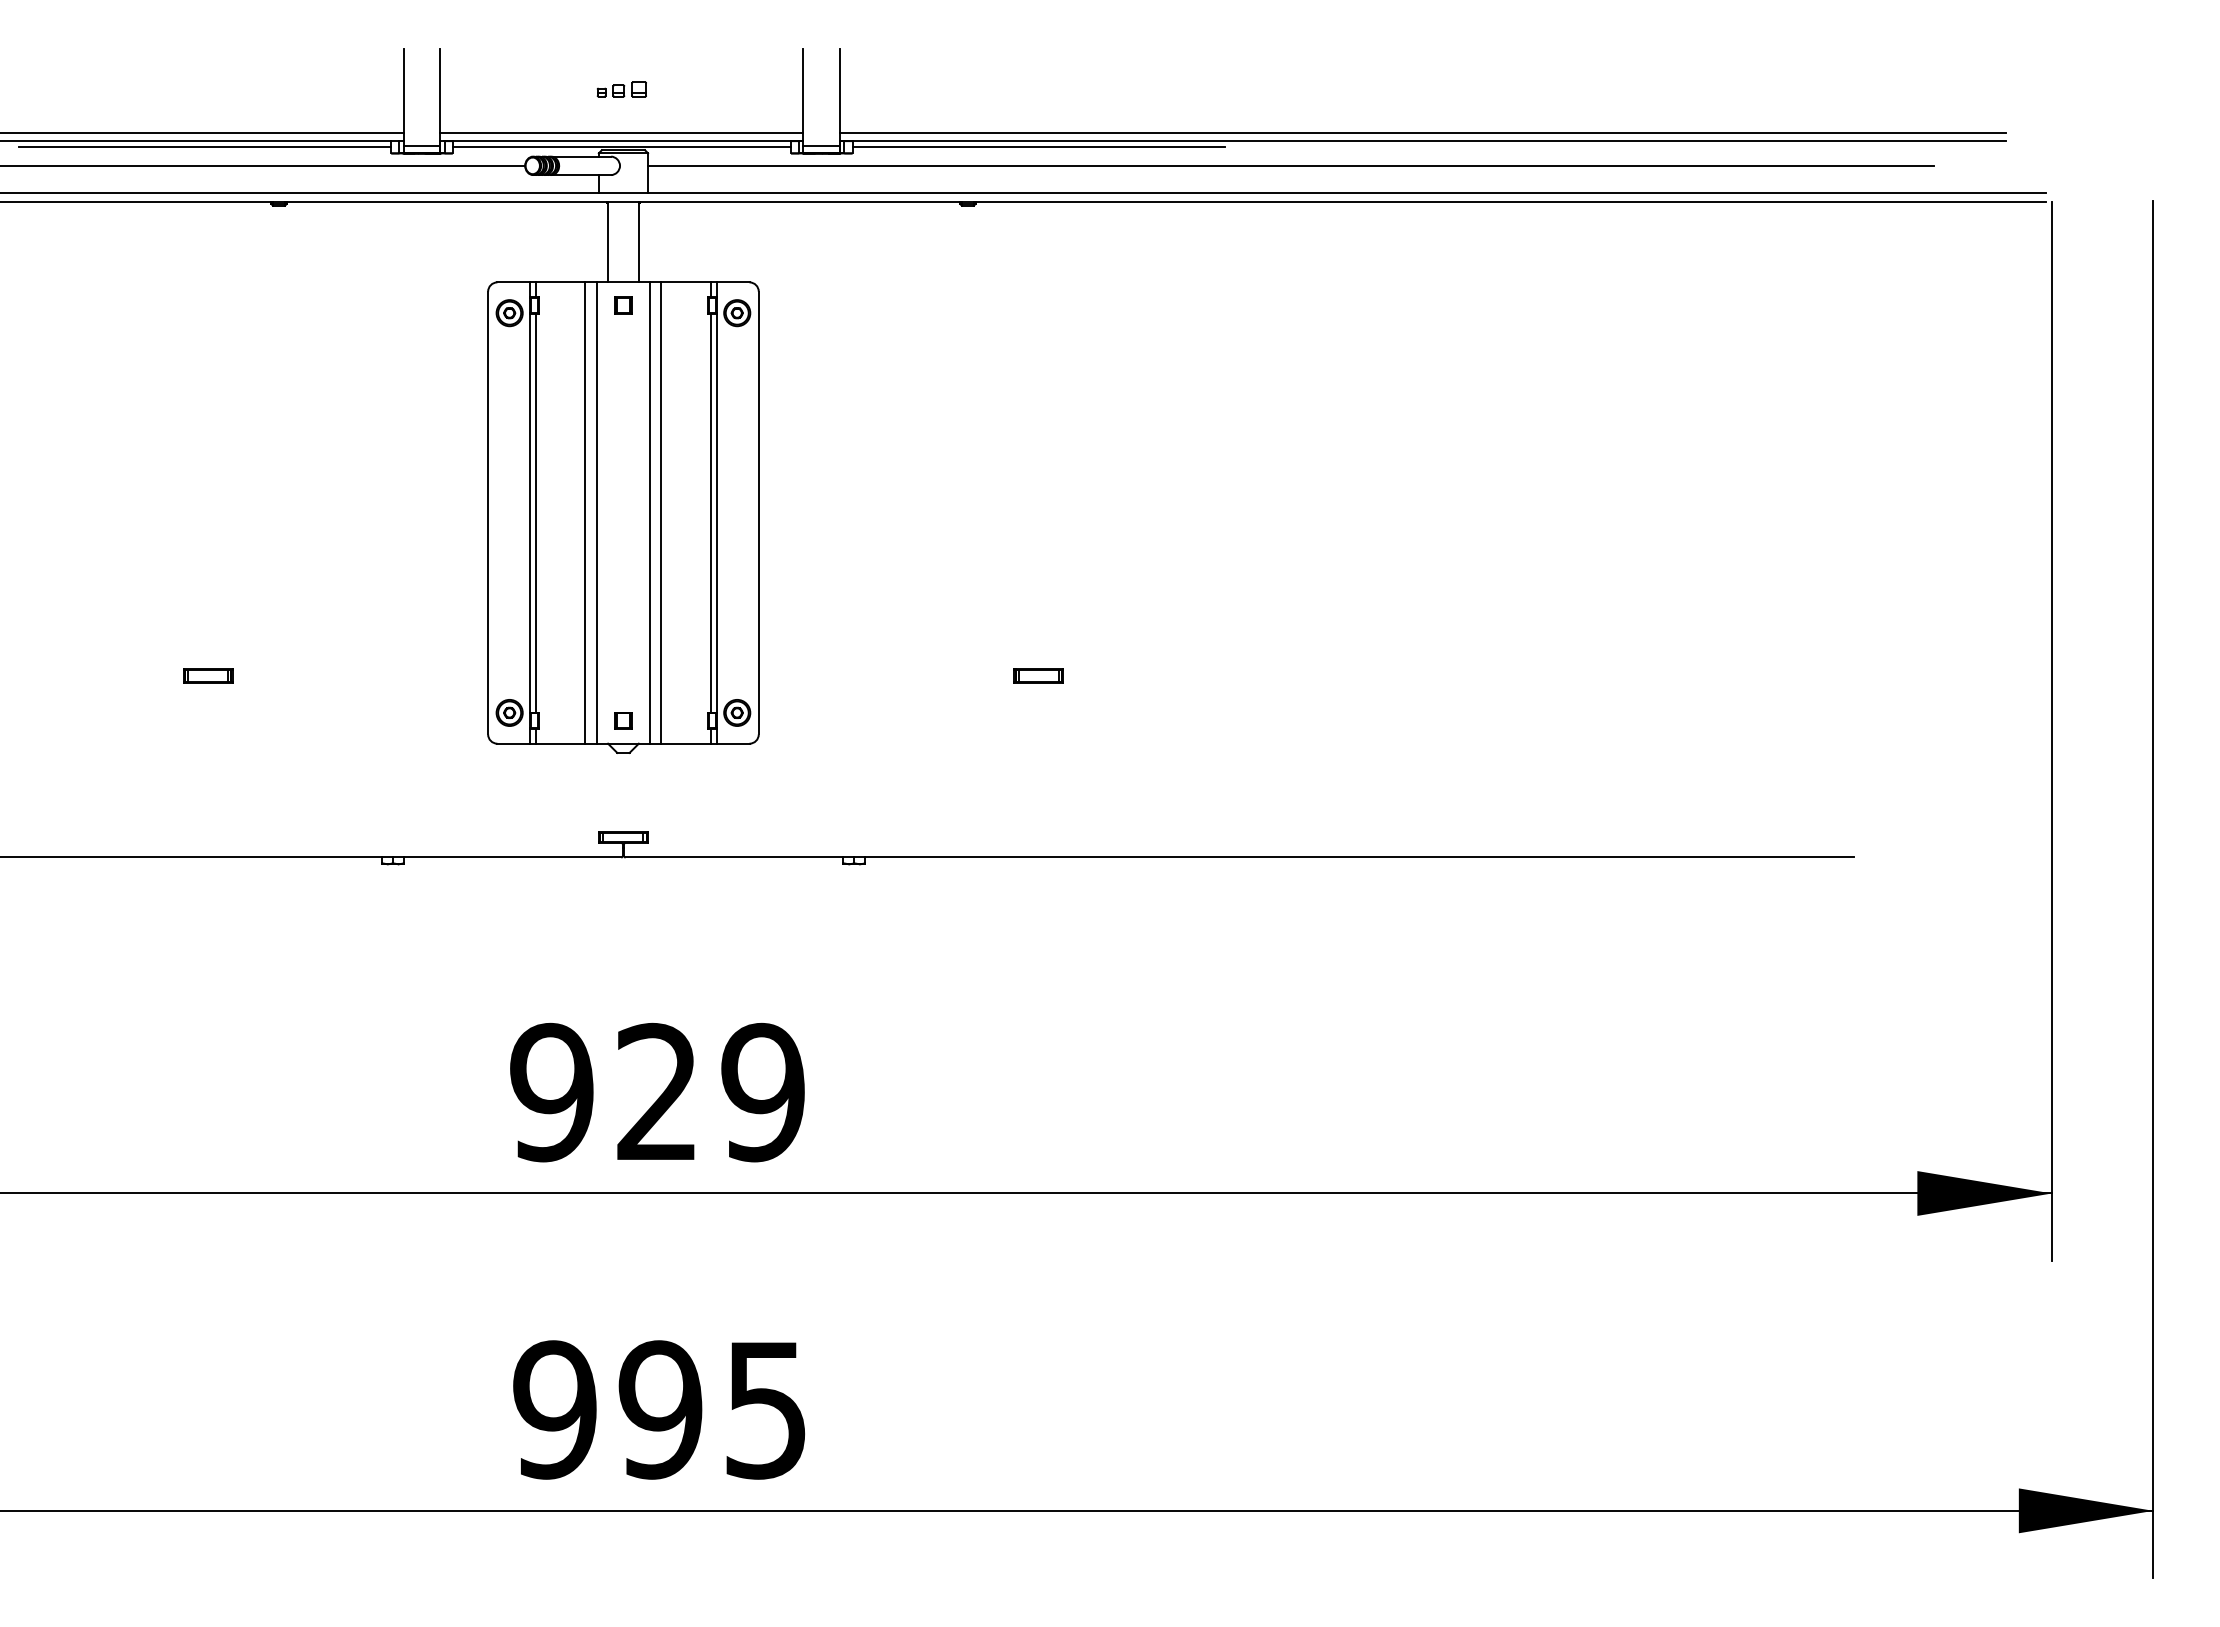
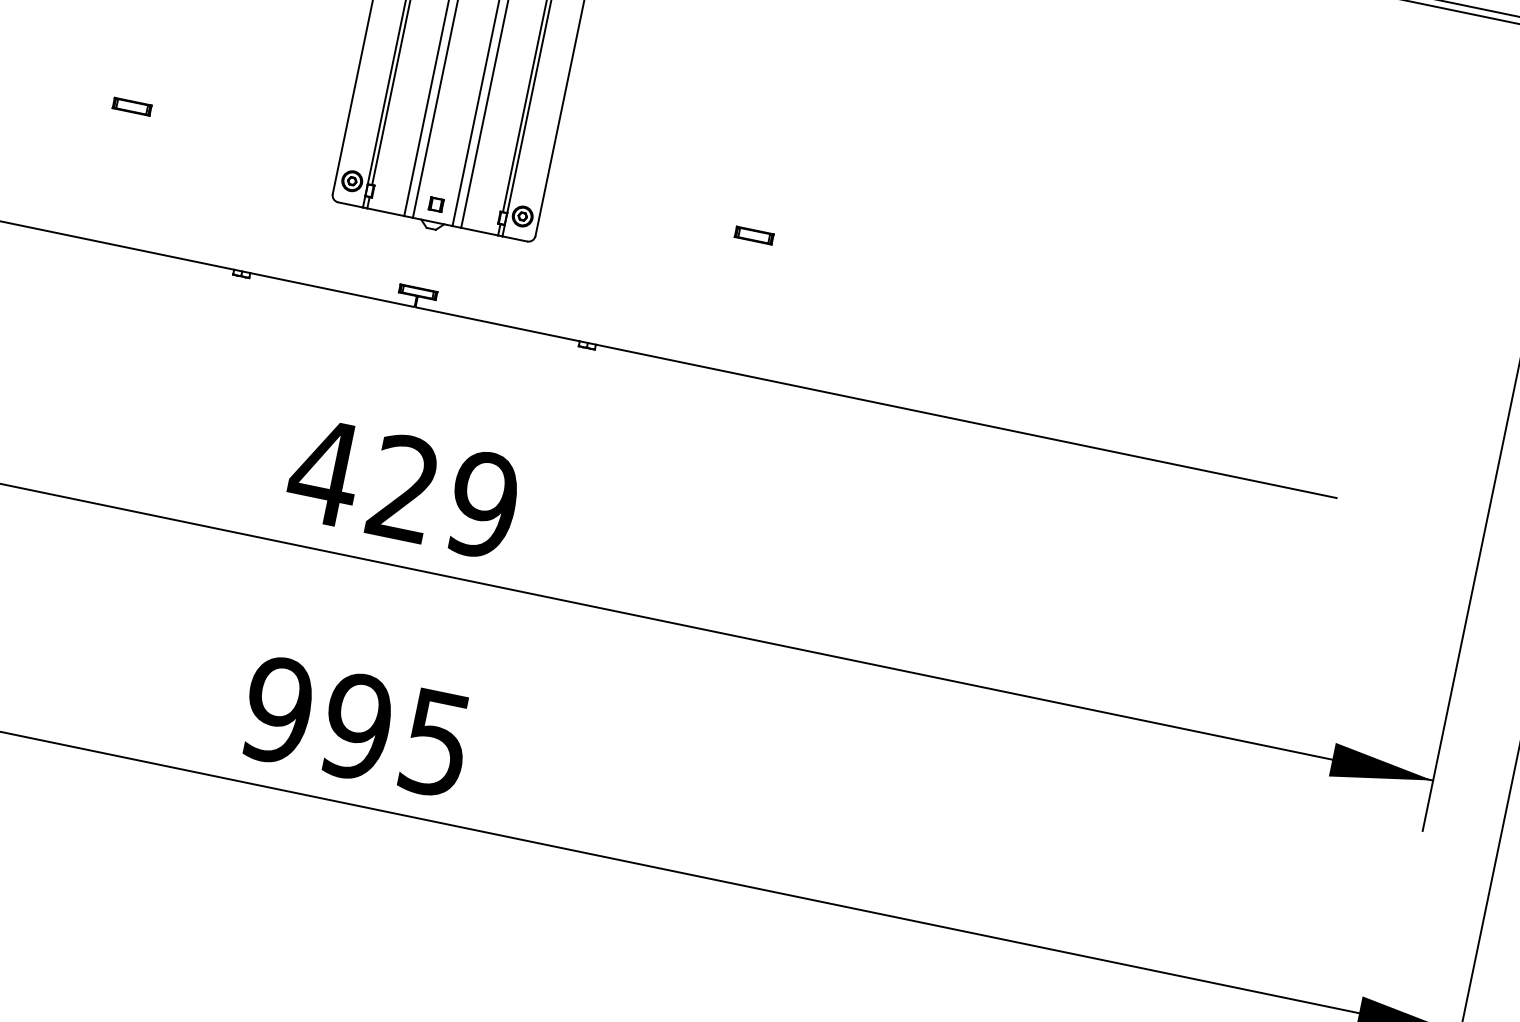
text: (551, 1092) -> (324, 472), 929 -> 429

